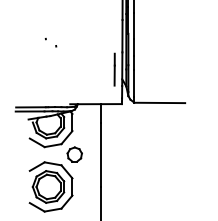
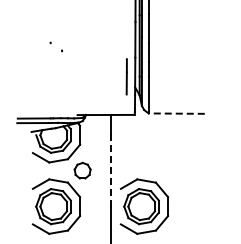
line: (159, 102) -> (176, 113), solid -> dashed
line: (100, 154) -> (111, 170), solid -> dashed
part: (130, 186) -> (144, 206), added

